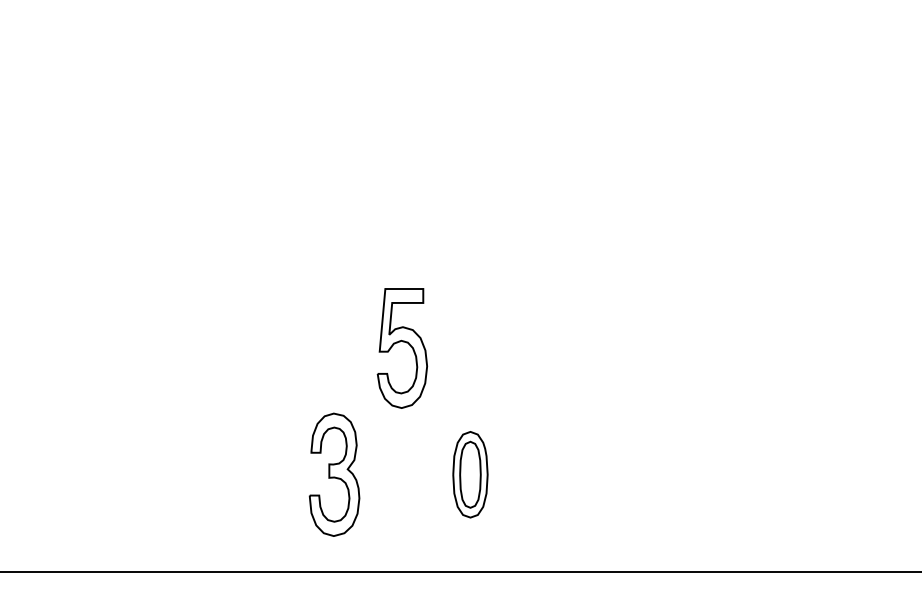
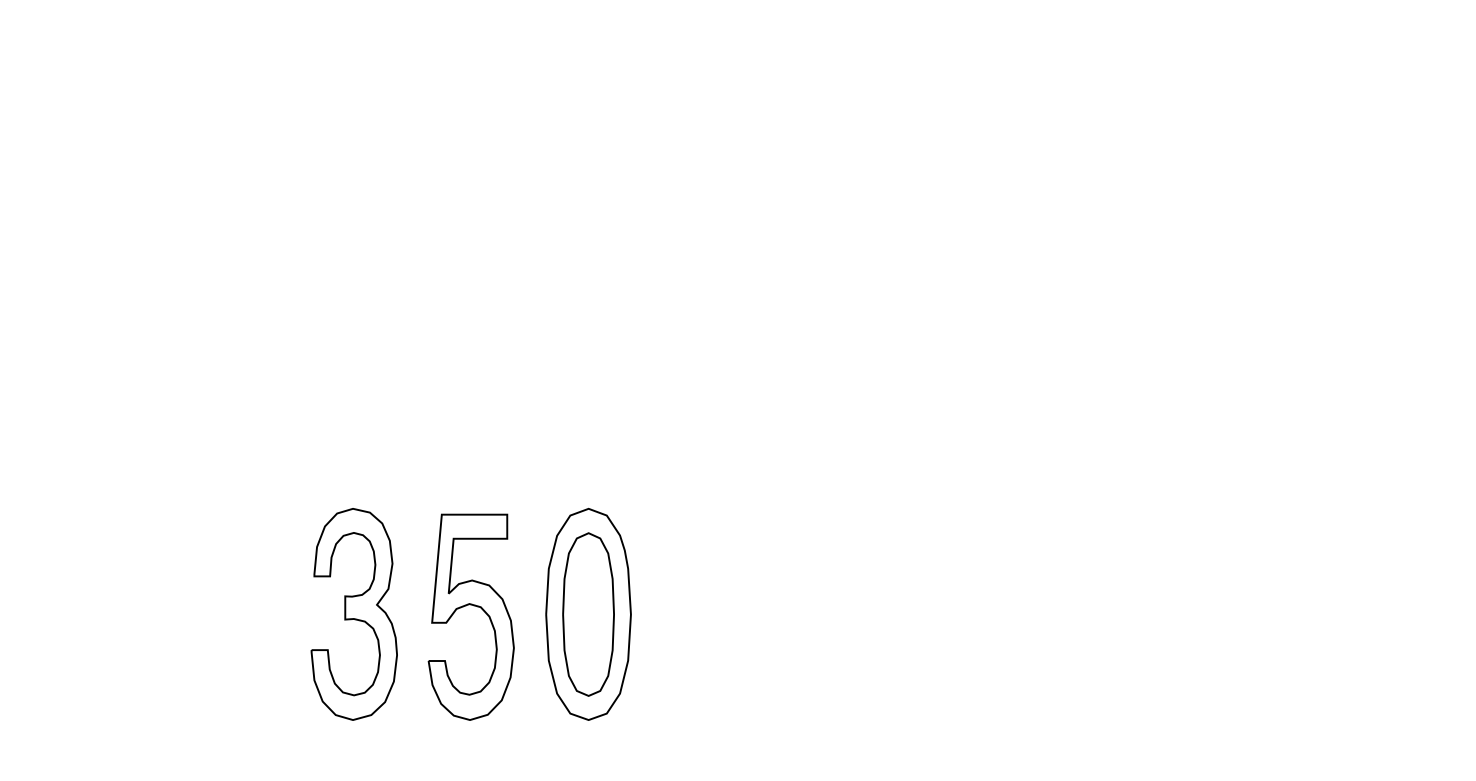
part: (400, 342) -> (467, 606), moved
part: (470, 474) -> (588, 613), size x1.43

